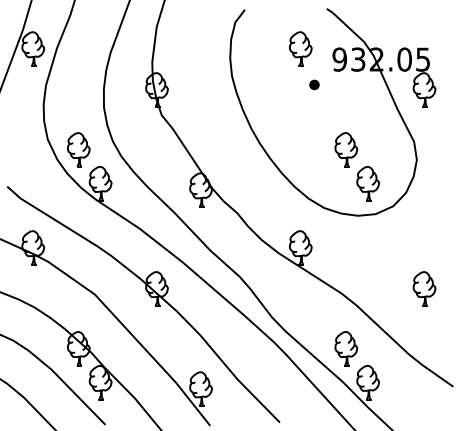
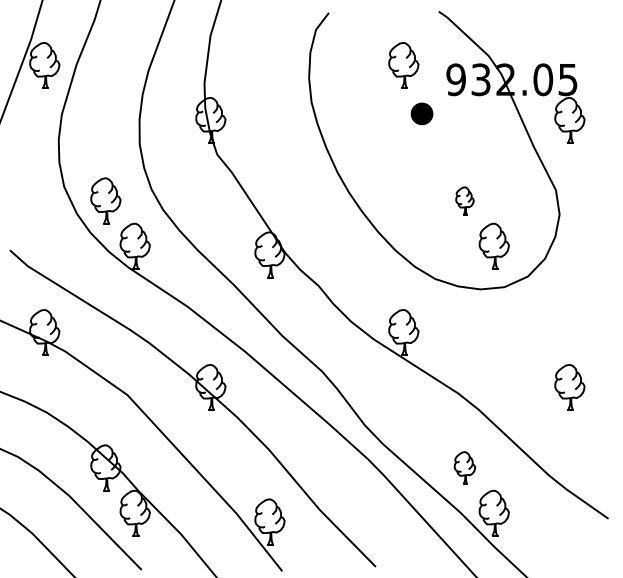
part: (314, 84) -> (422, 113), size x1.6
part: (346, 149) -> (464, 200), size x0.6
part: (346, 348) -> (464, 467), size x0.7

